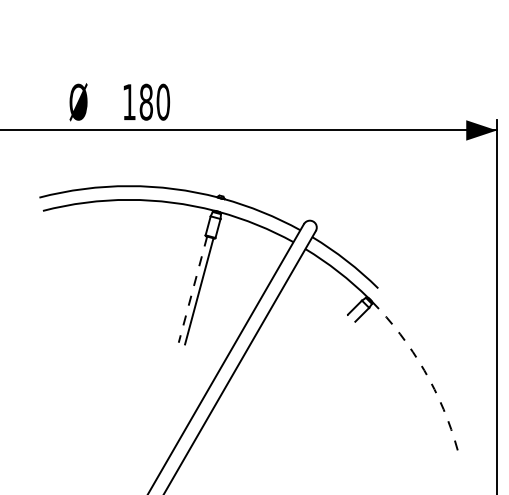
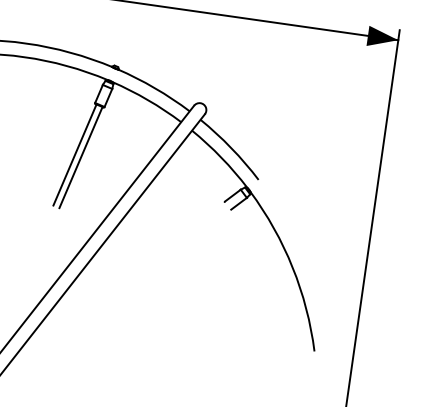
line: (192, 289) -> (74, 154), dashed -> solid
arc: (424, 370) -> (292, 267), dashed -> solid

